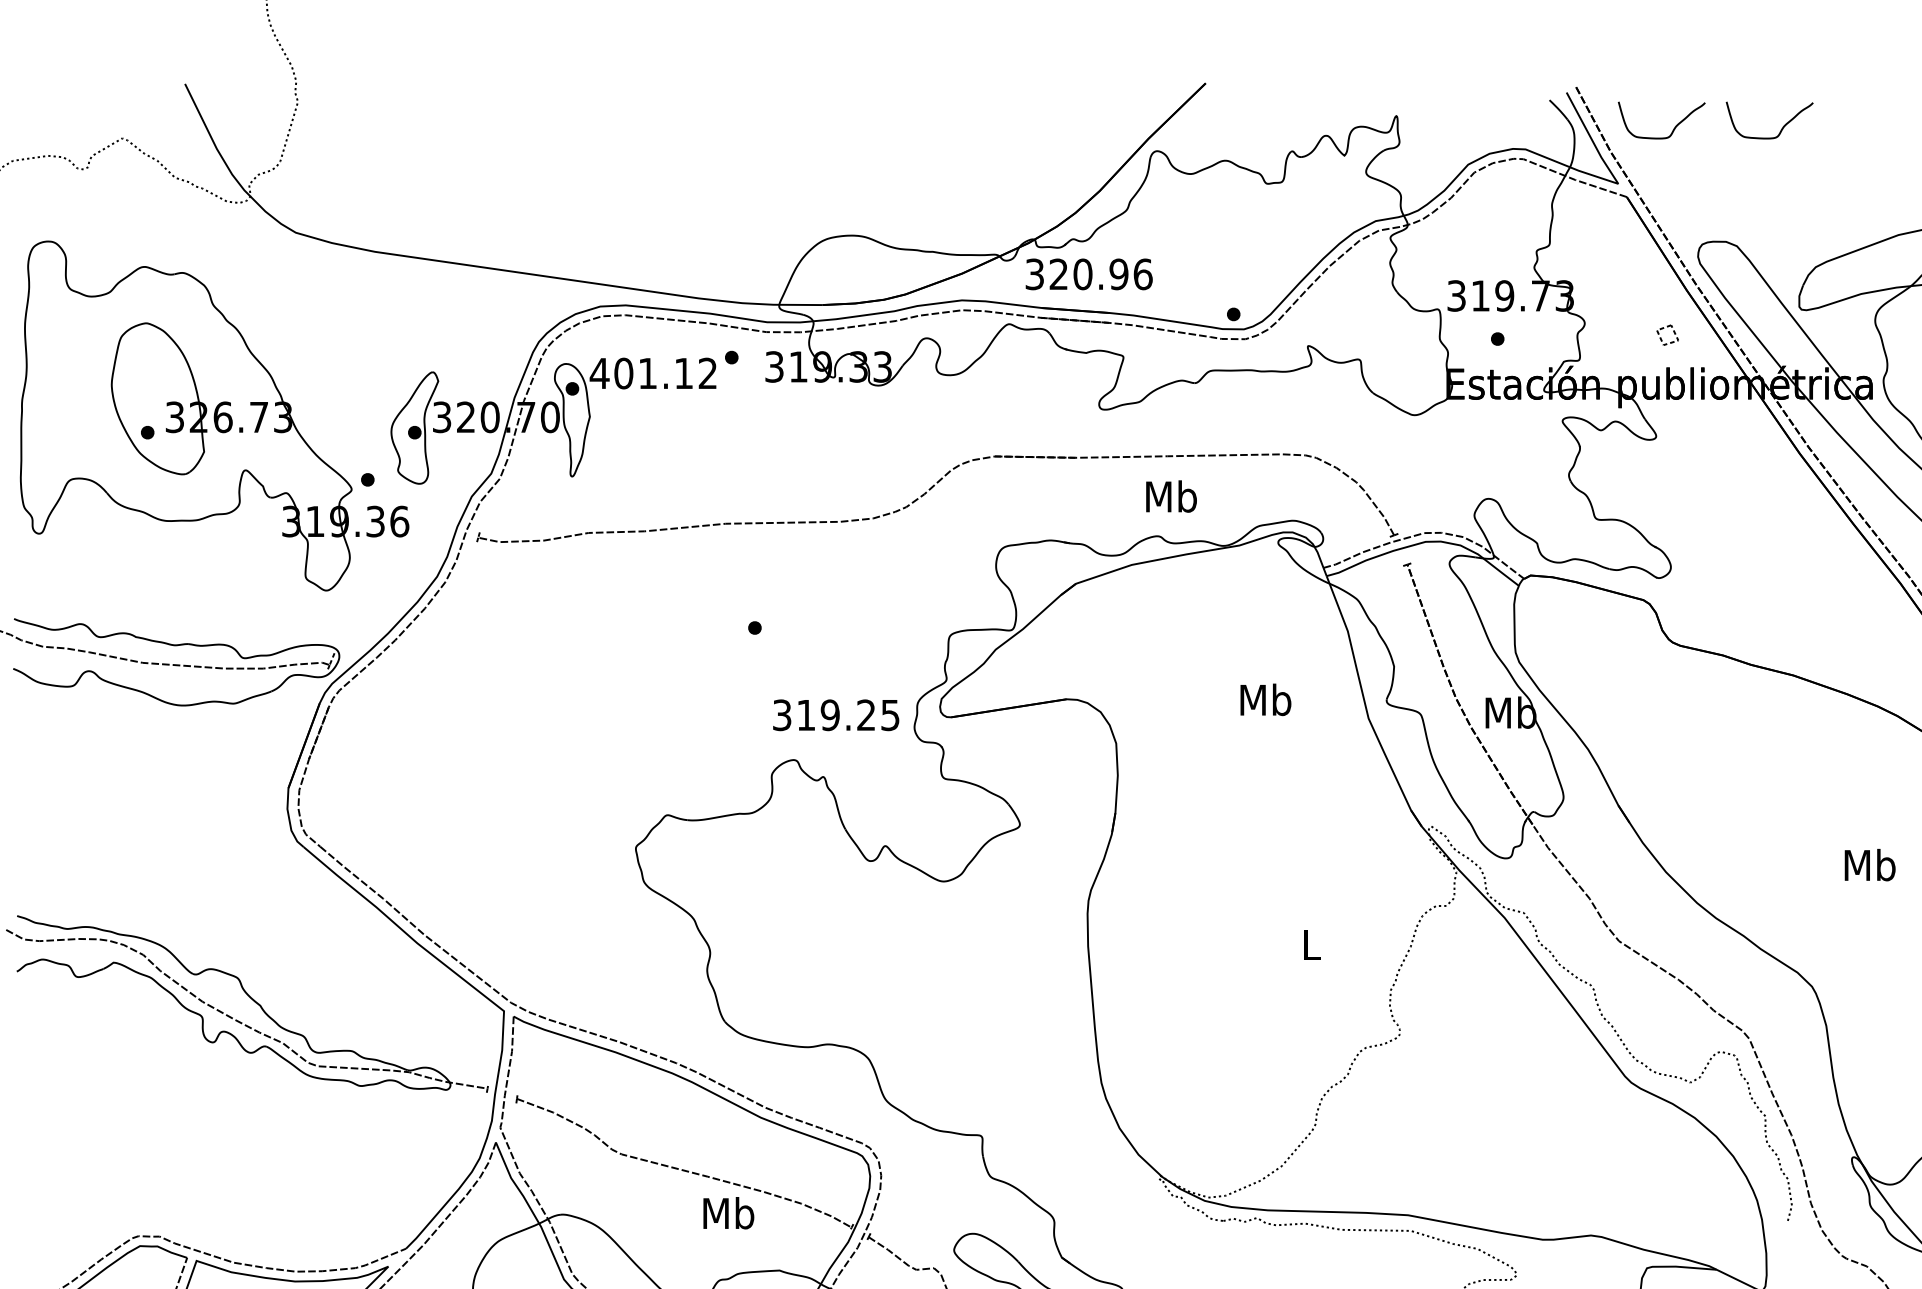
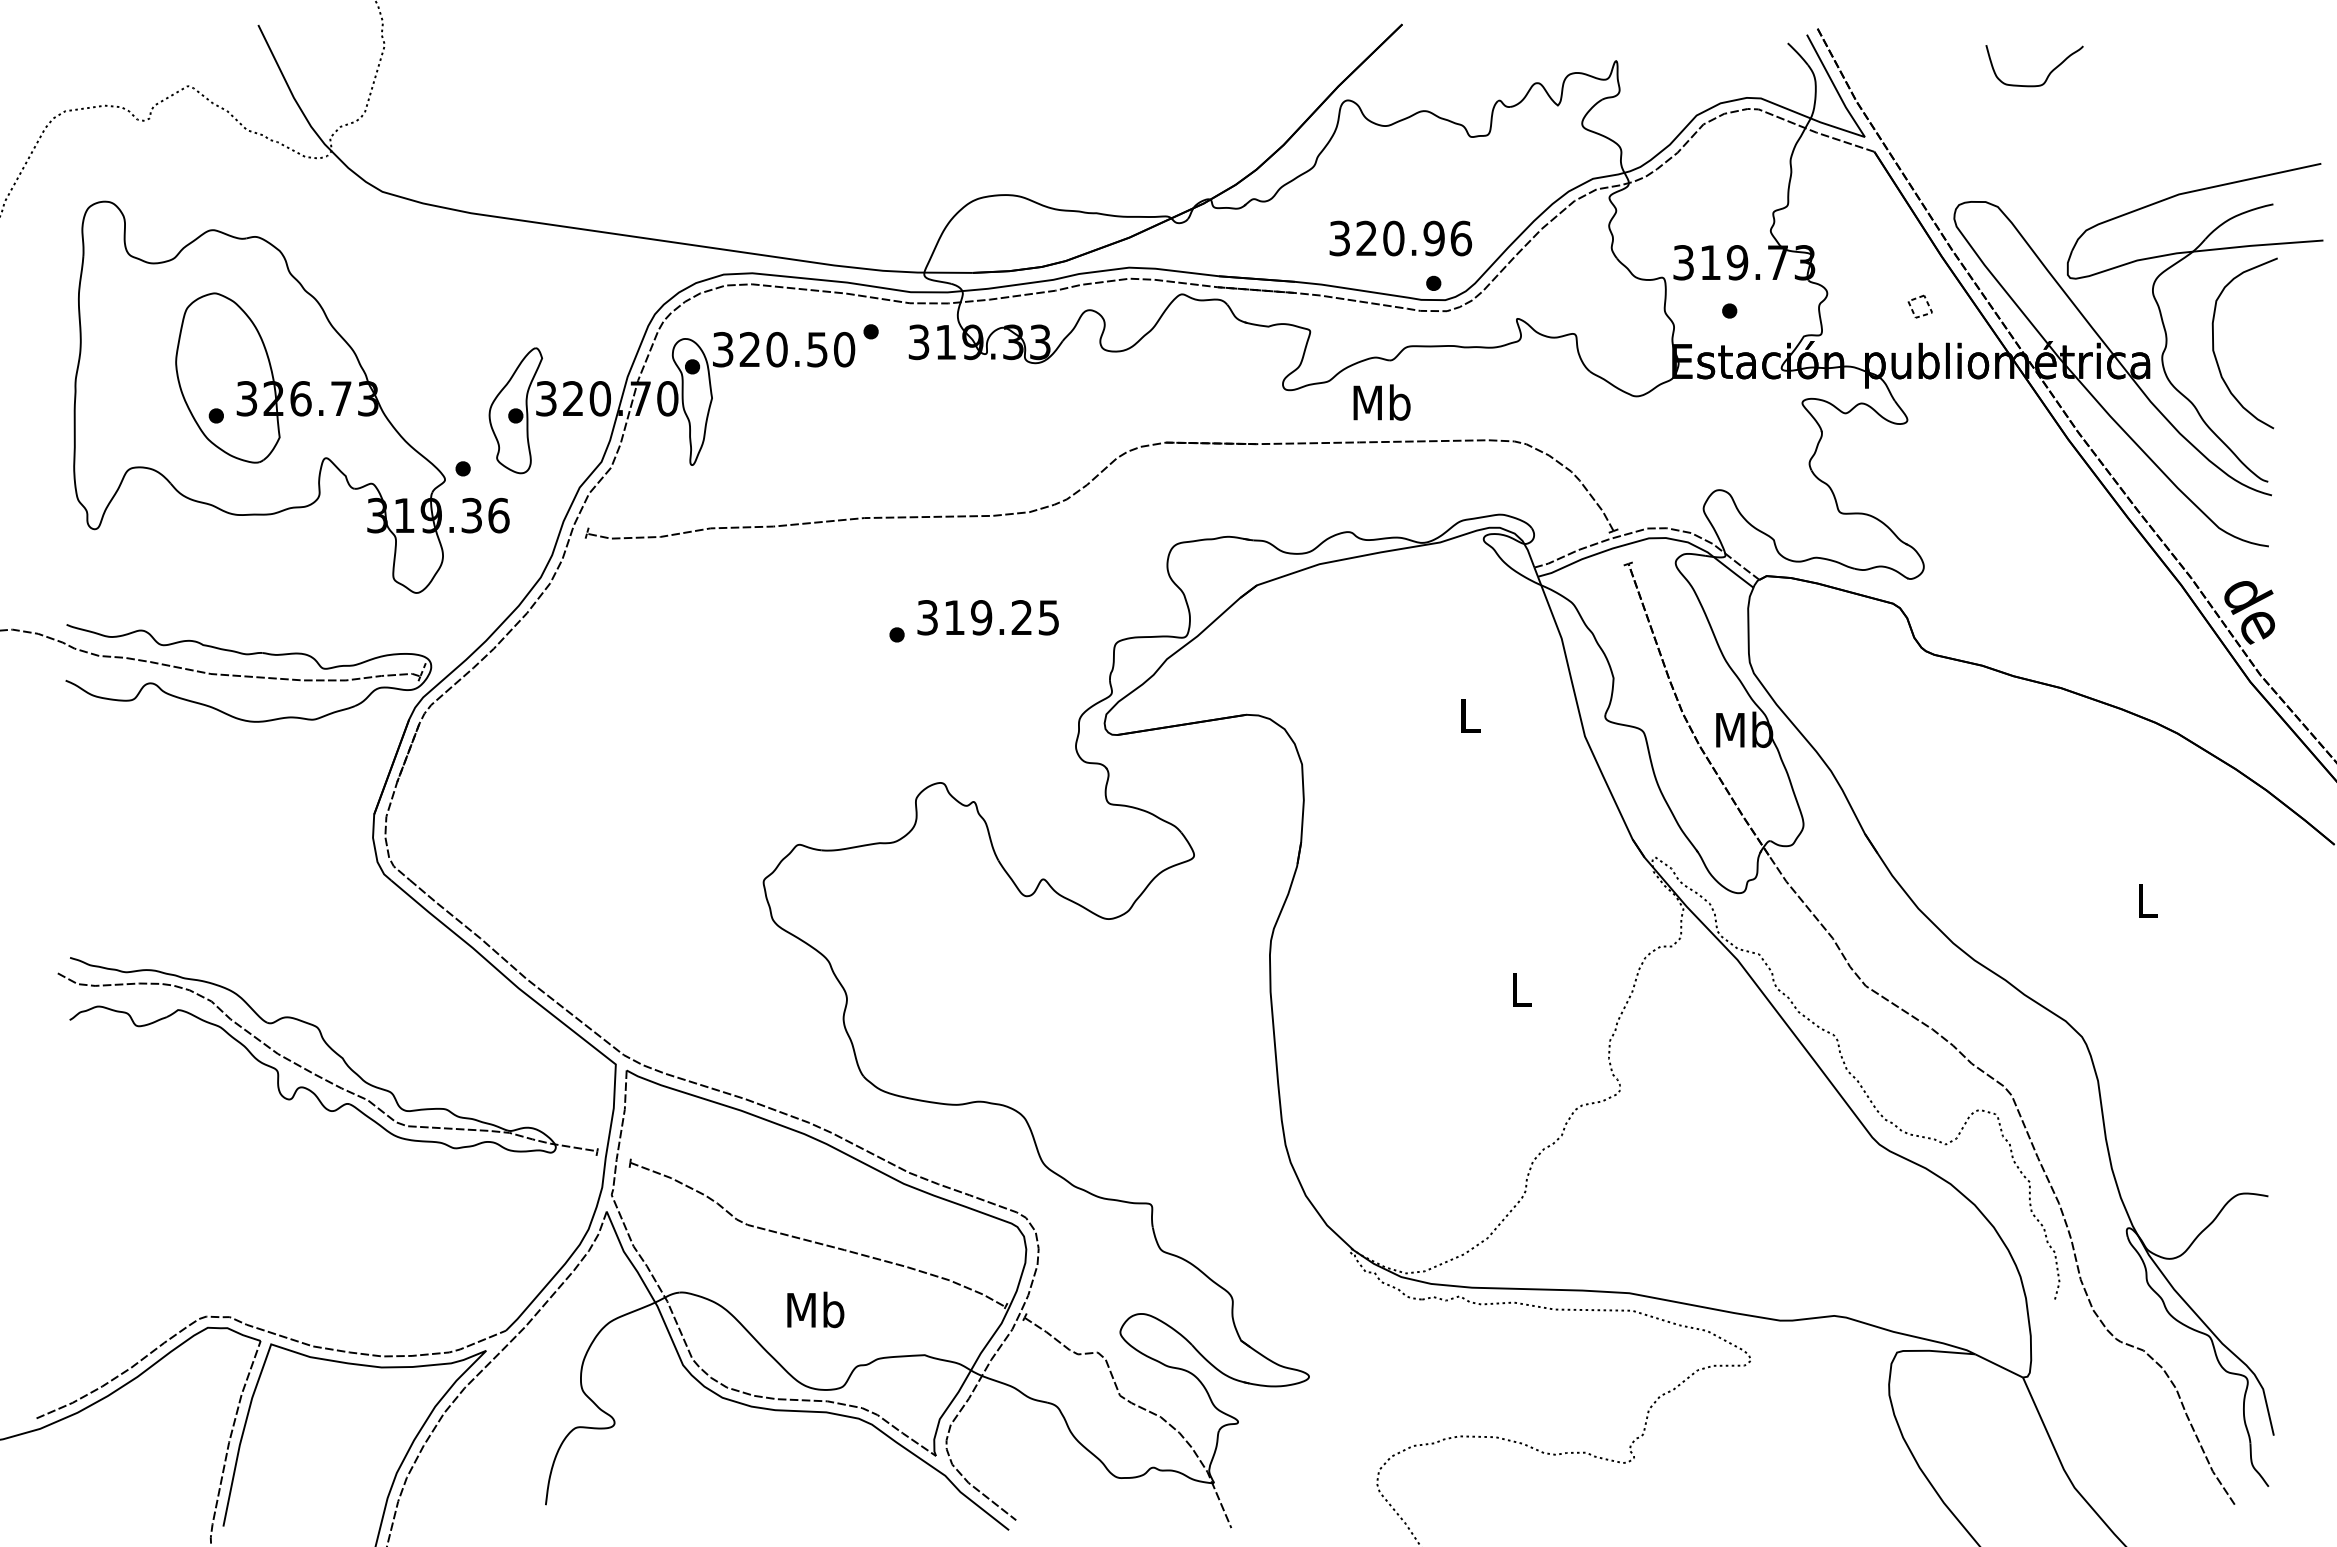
curve: (1673, 128) -> (1926, 75), removed
text: (1088, 274) -> (1400, 238), moved
text: (653, 373) -> (783, 349), 401.12 -> 320.50
text: (1171, 496) -> (1381, 402), moved
text: (1265, 699) -> (1469, 715), Mb -> L
text: (835, 715) -> (987, 617), moved
text: (1869, 864) -> (2146, 900), Mb -> L
text: (728, 1212) -> (815, 1309), moved

